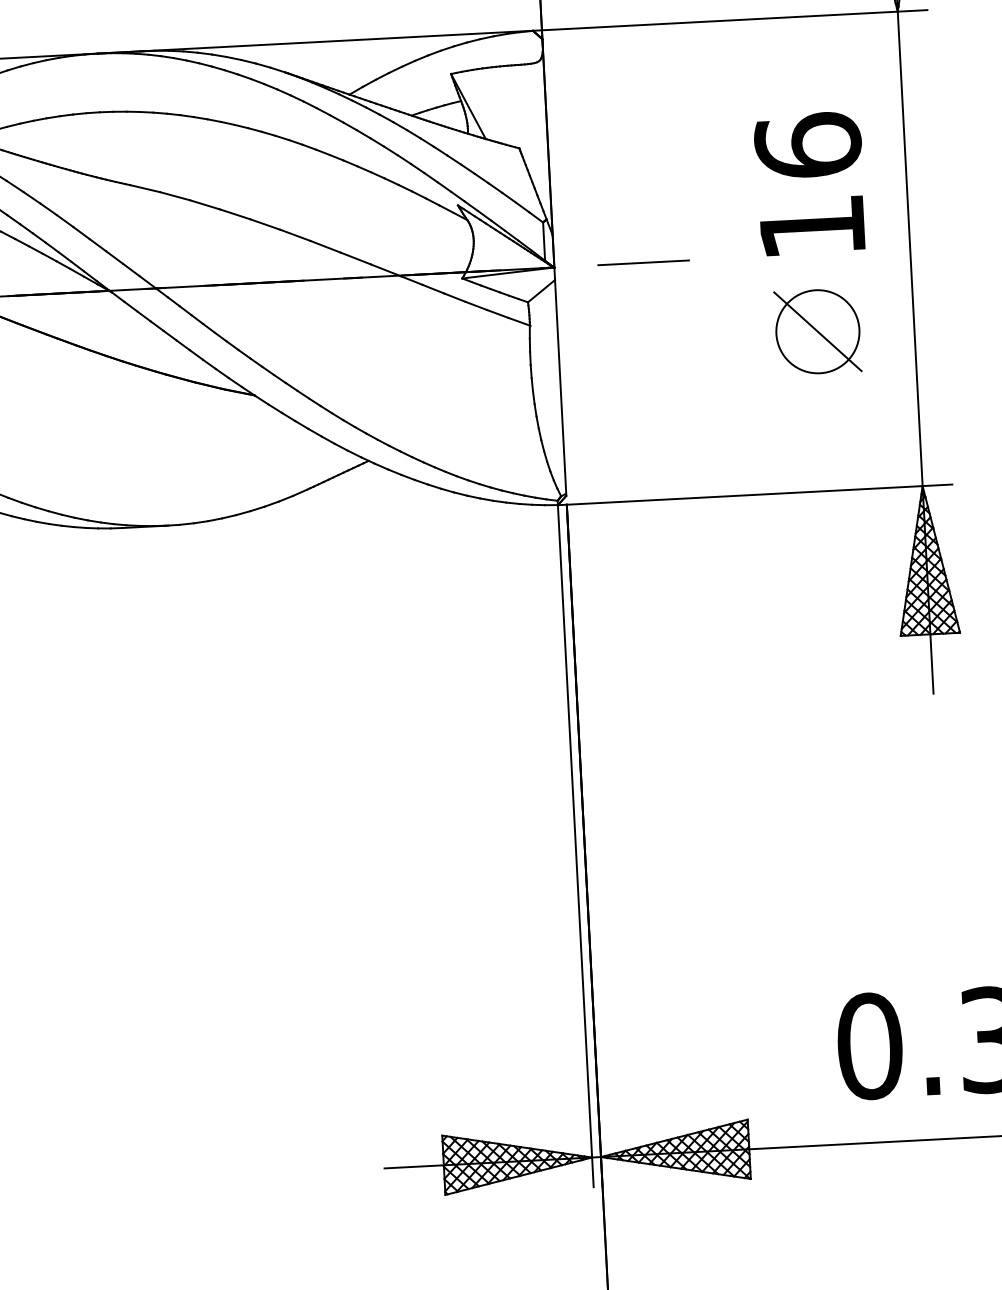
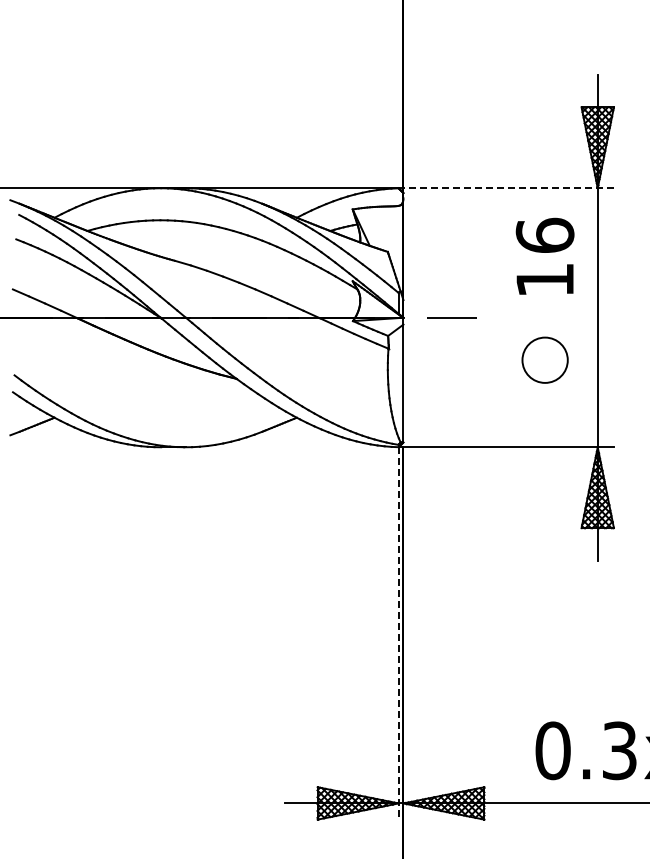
line: (730, 20) -> (506, 188), solid -> dashed
text: (808, 182) -> (544, 255), moved
line: (816, 330) -> (544, 359), removed
line: (575, 846) -> (398, 633), solid -> dashed

